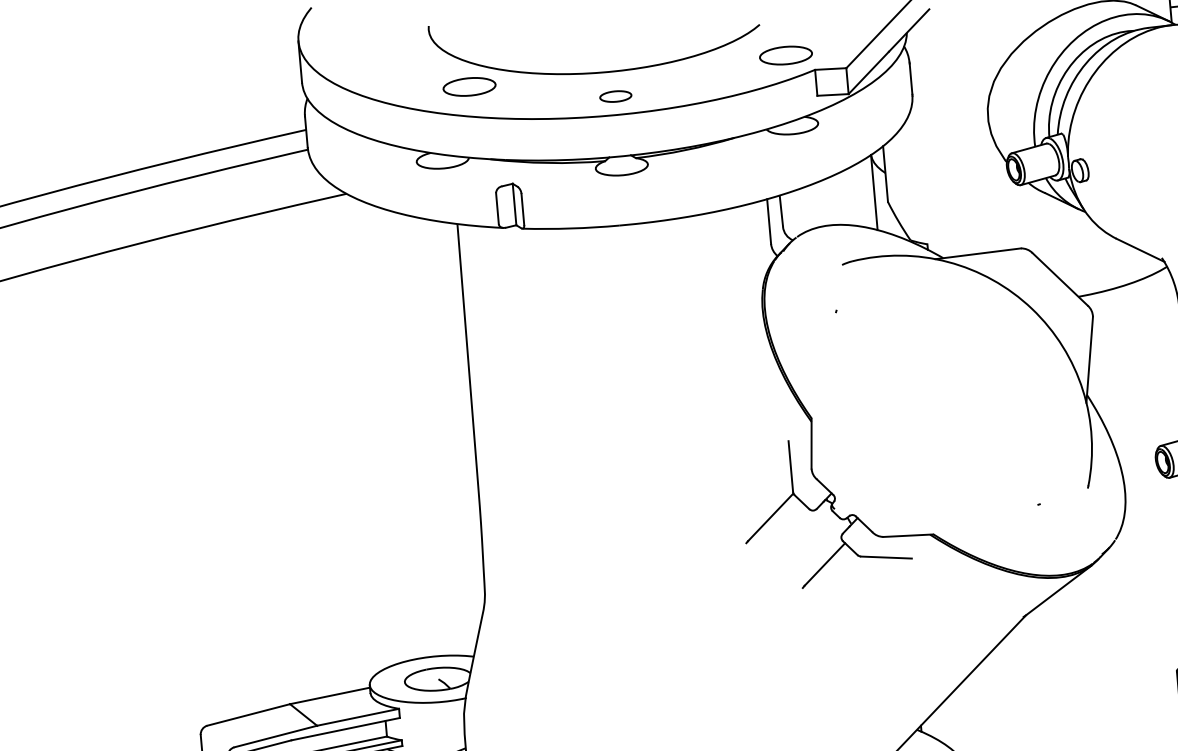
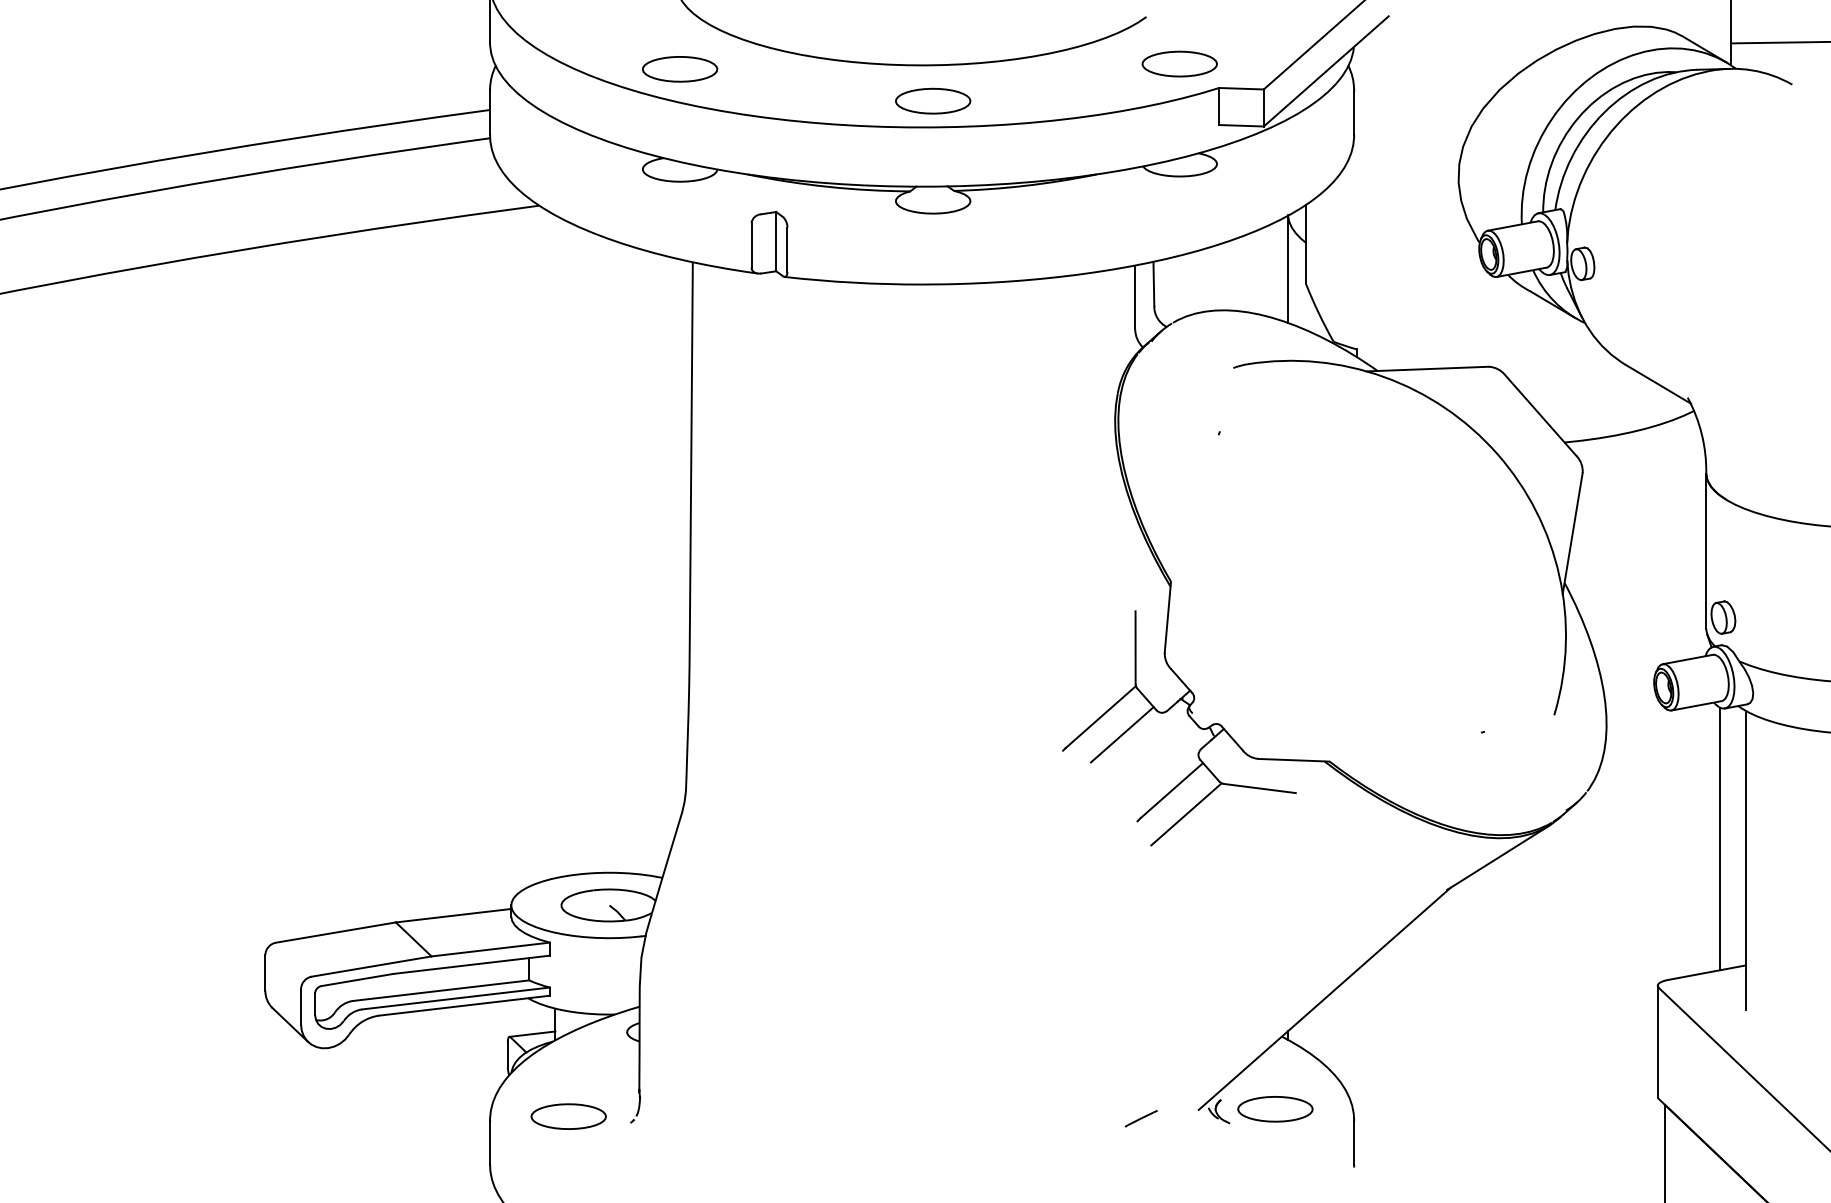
part: (469, 87) -> (679, 69), moved
part: (615, 96) -> (933, 100), size x1.67
line: (786, 528) -> (1121, 734), added
line: (836, 580) -> (1186, 814), added

